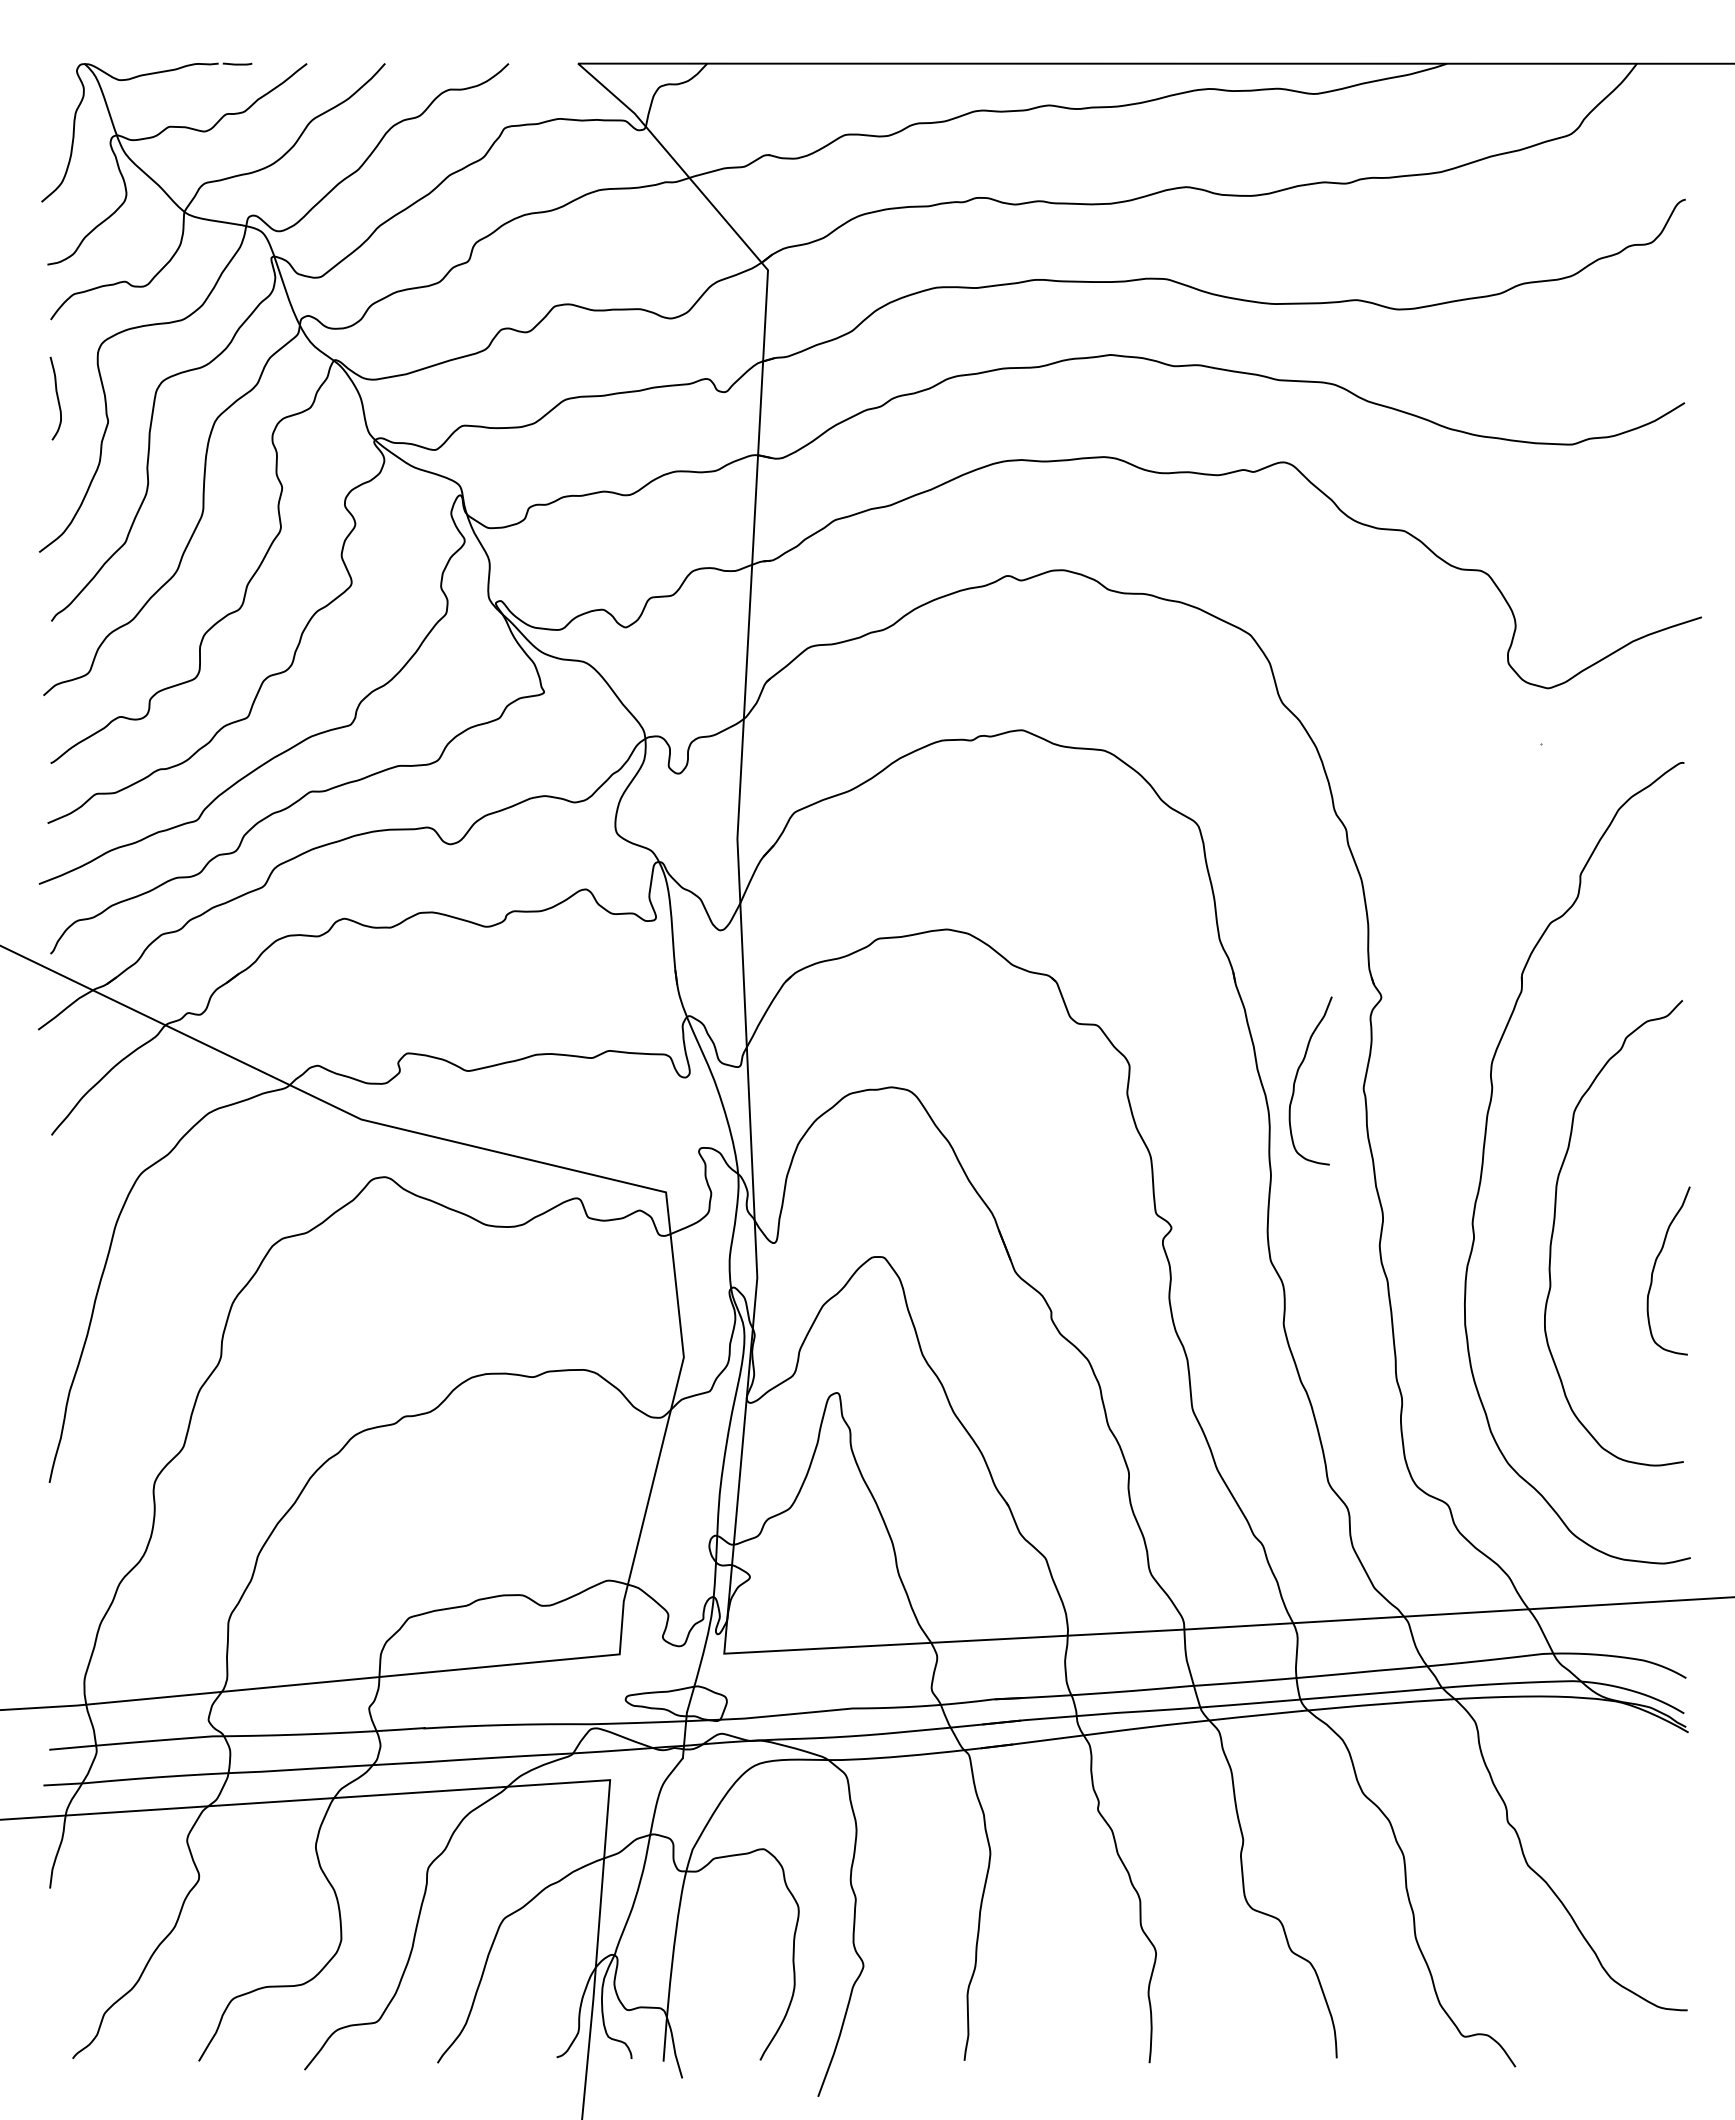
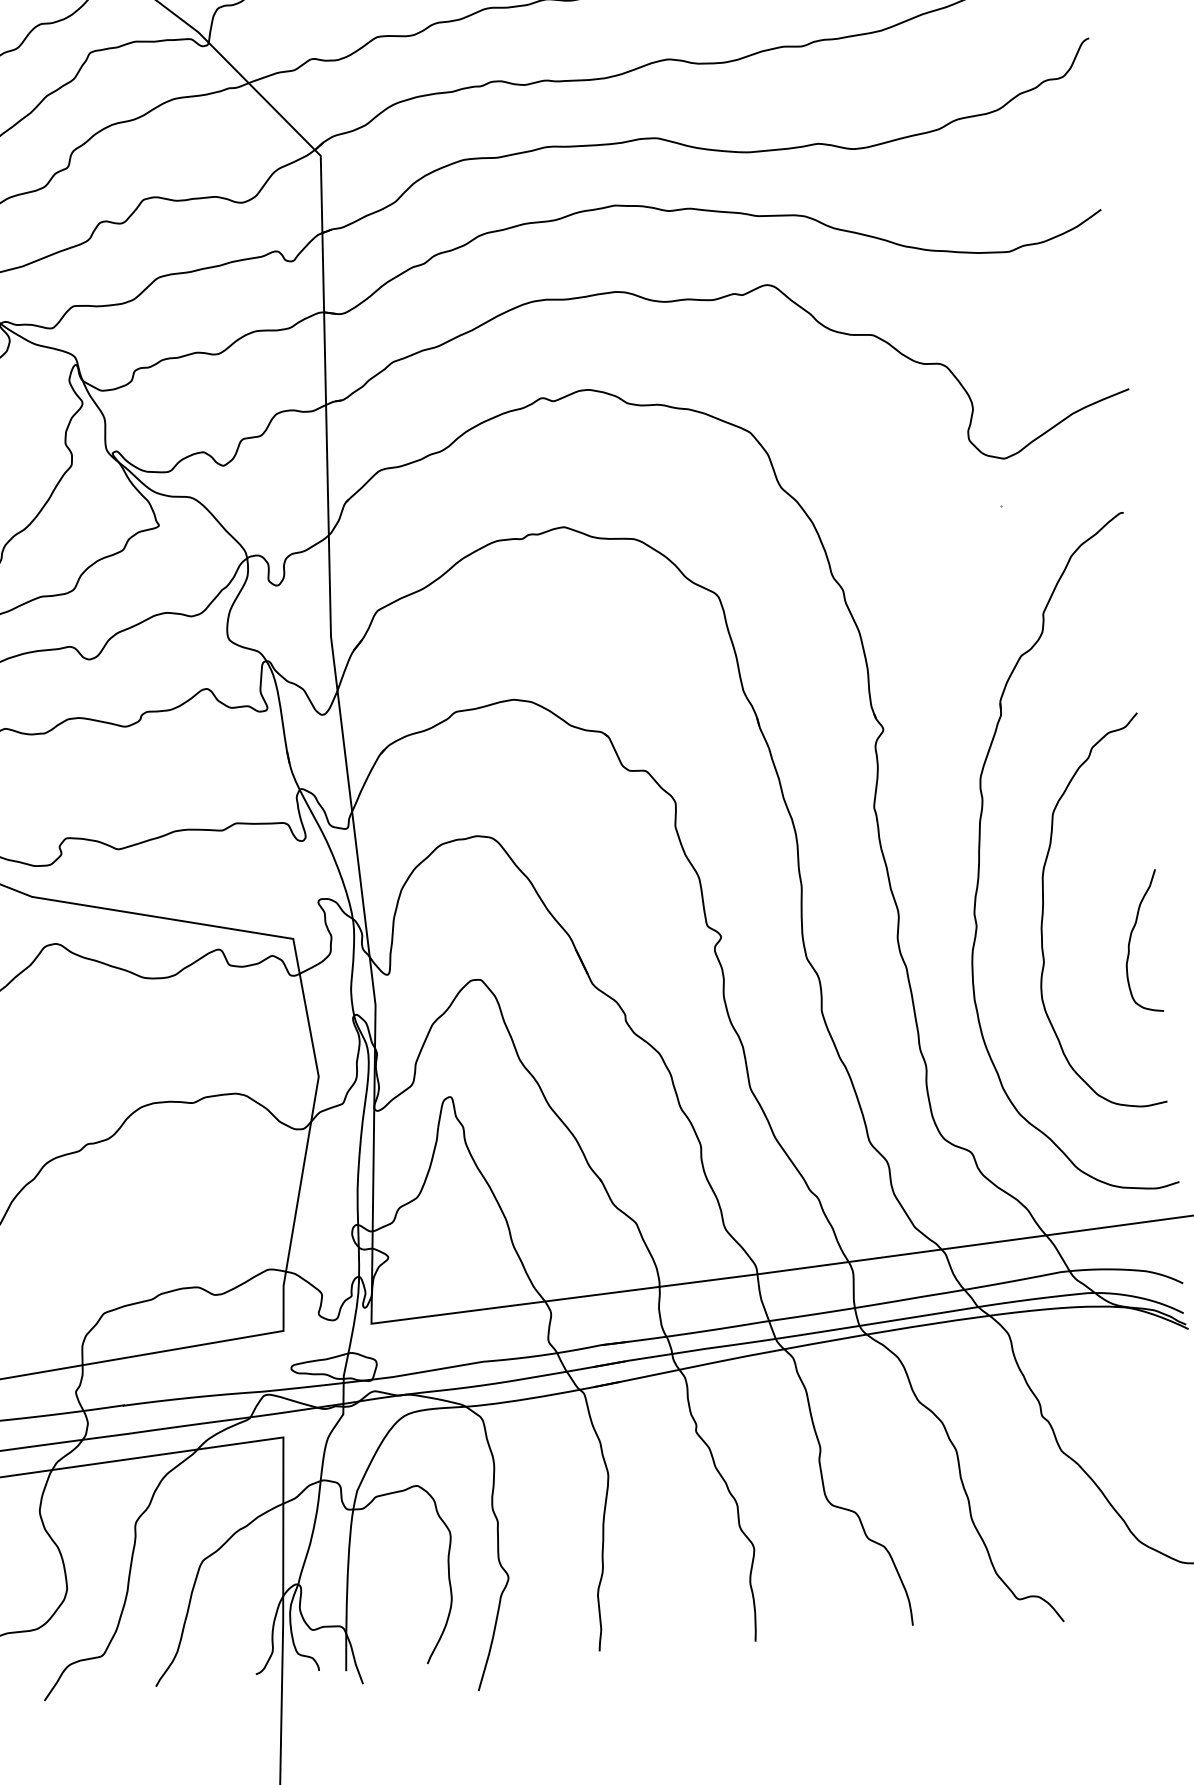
curve: (1297, 1076) -> (817, 801), removed

